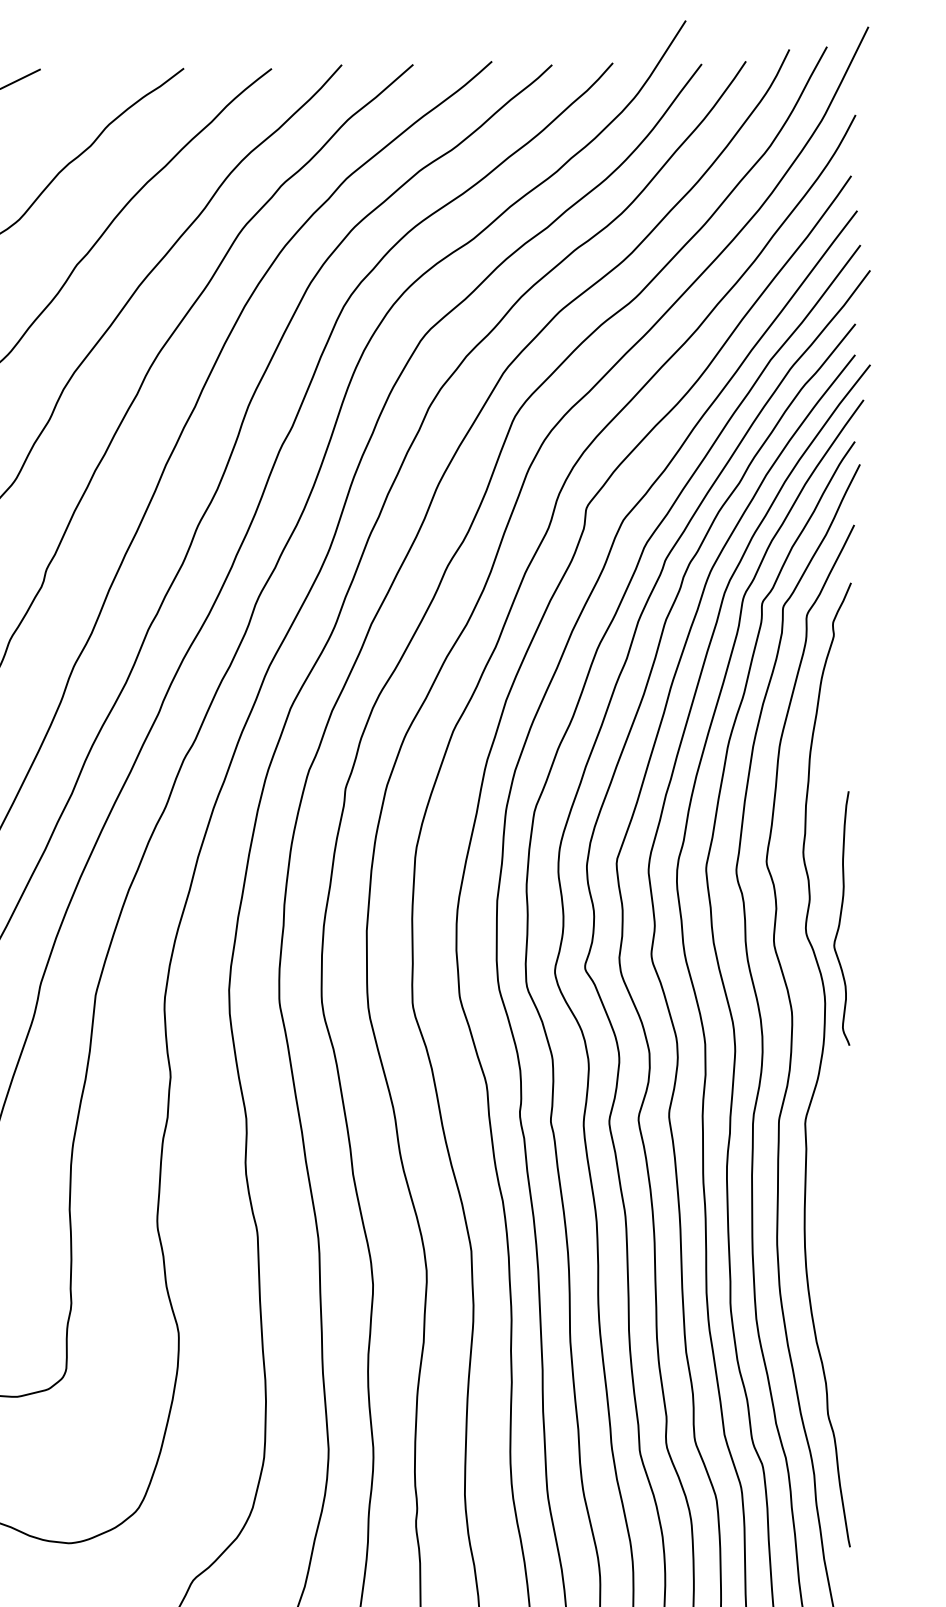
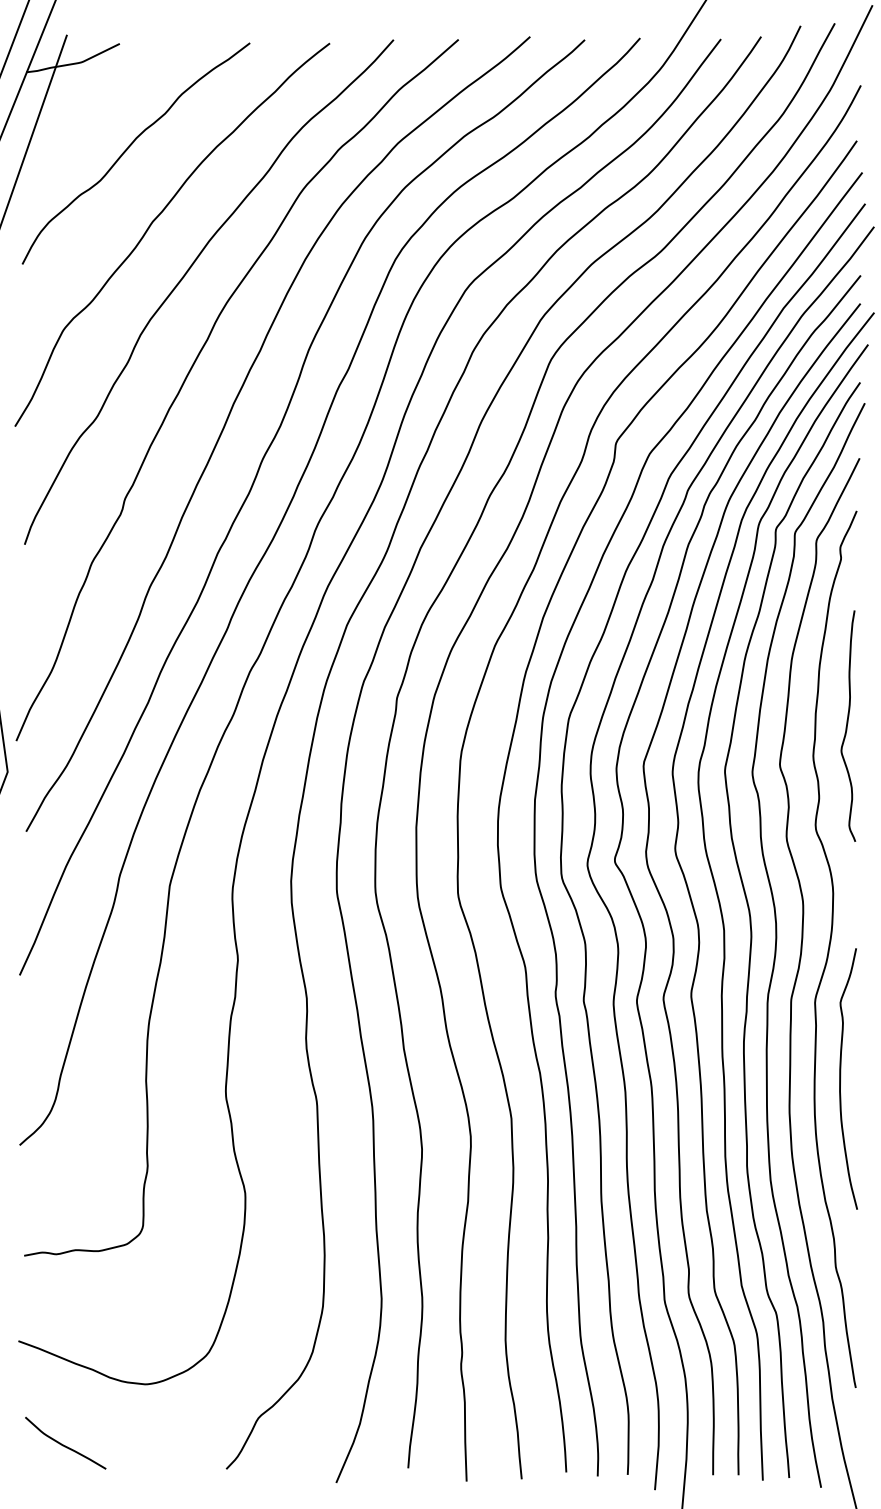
curve: (840, 917) -> (847, 725), moved
curve: (834, 1205) -> (841, 1077), added

